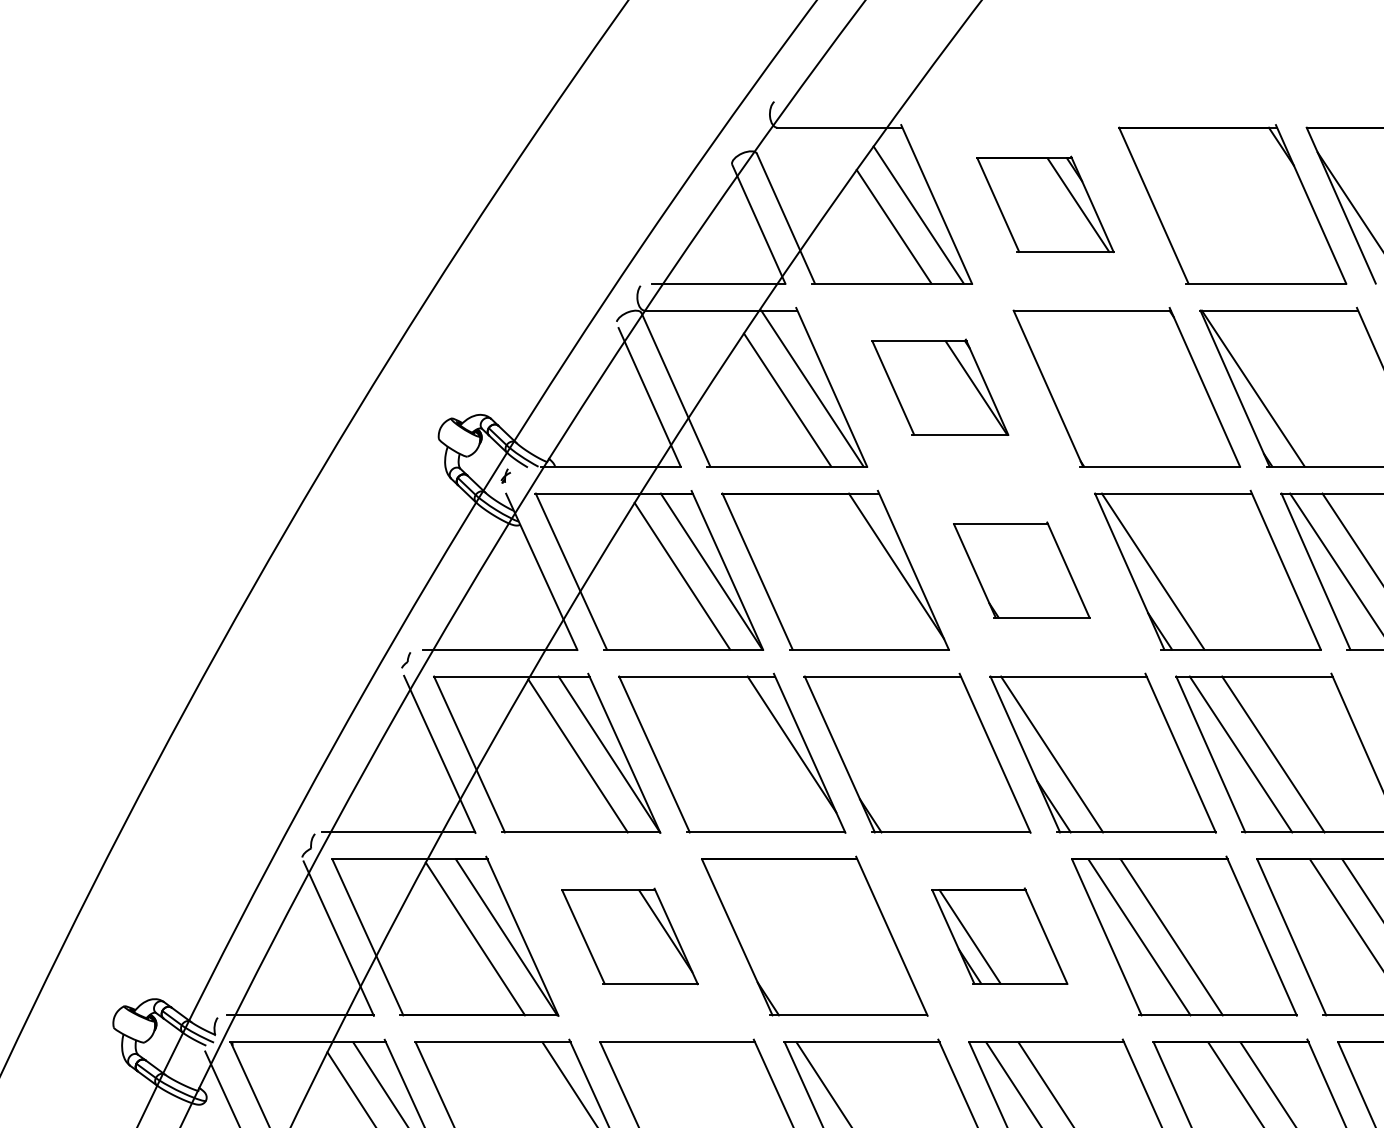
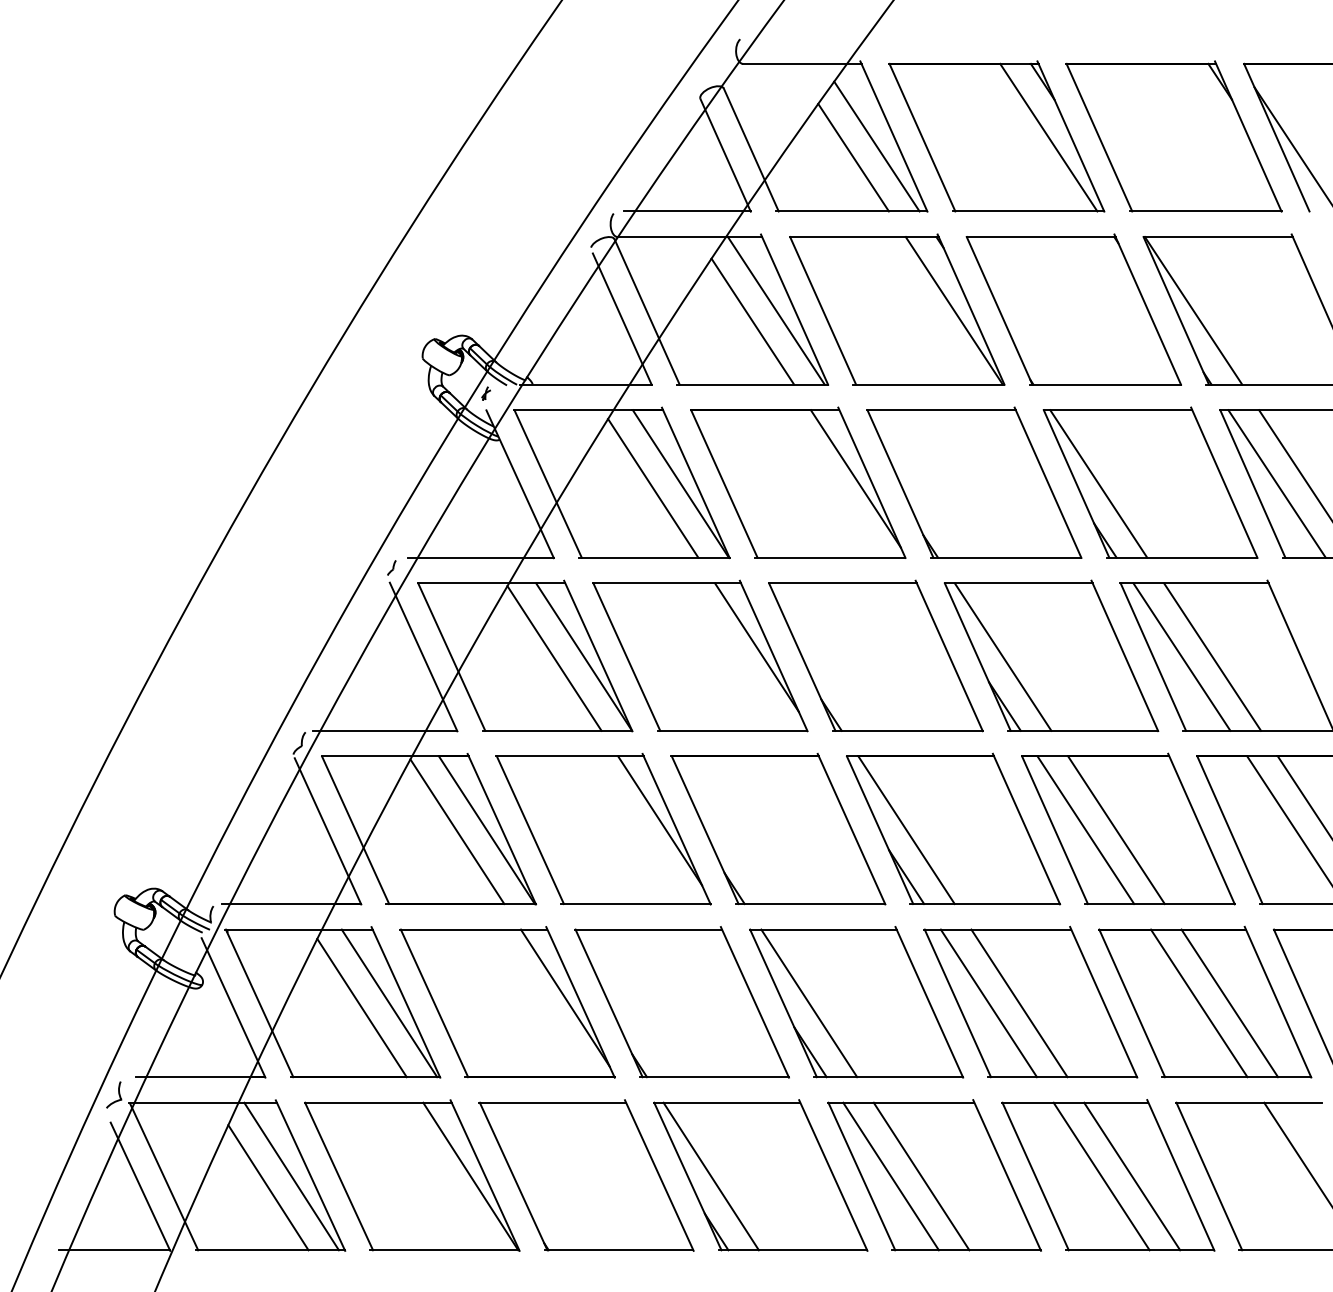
part: (1045, 204) -> (996, 136), size x1.67
part: (940, 387) -> (897, 309), size x1.67
part: (1021, 570) -> (974, 482), size x1.67
part: (999, 935) -> (953, 828), size x1.67
part: (629, 936) -> (603, 829), size x1.67

